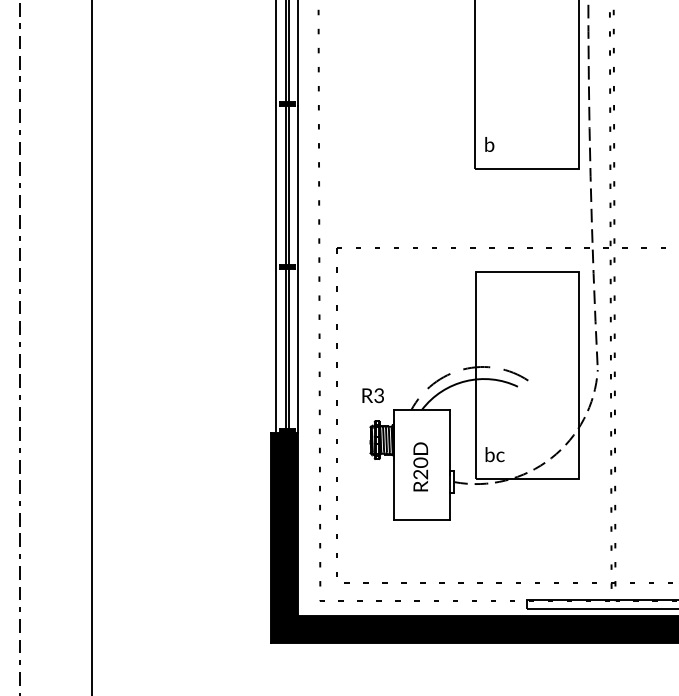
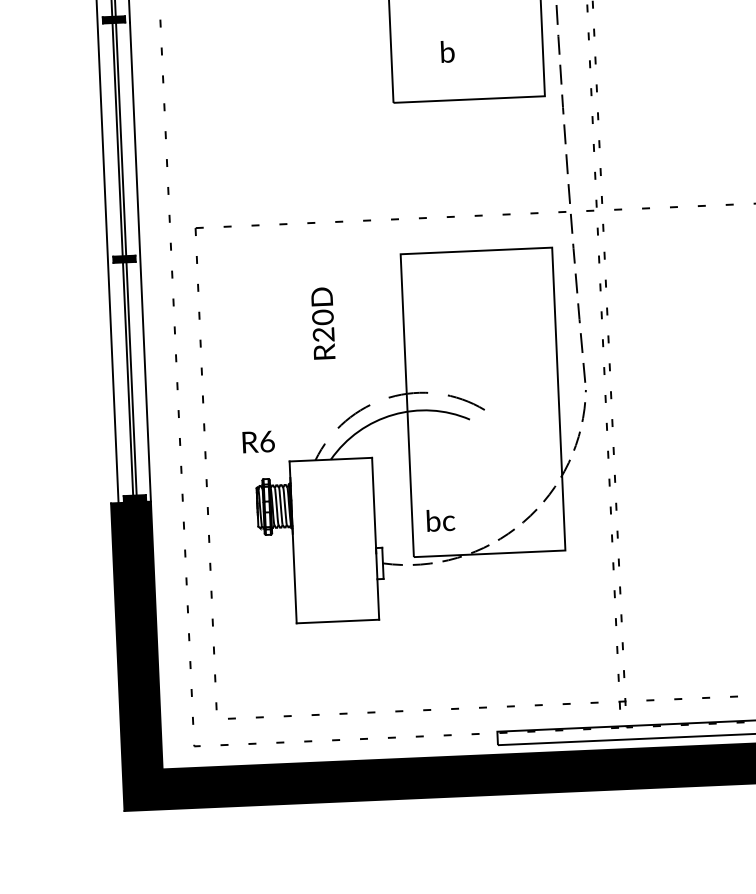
text: (489, 144) -> (447, 51), moved
text: (379, 395) -> (267, 441), R3 -> R6
text: (420, 466) -> (322, 322), moved

